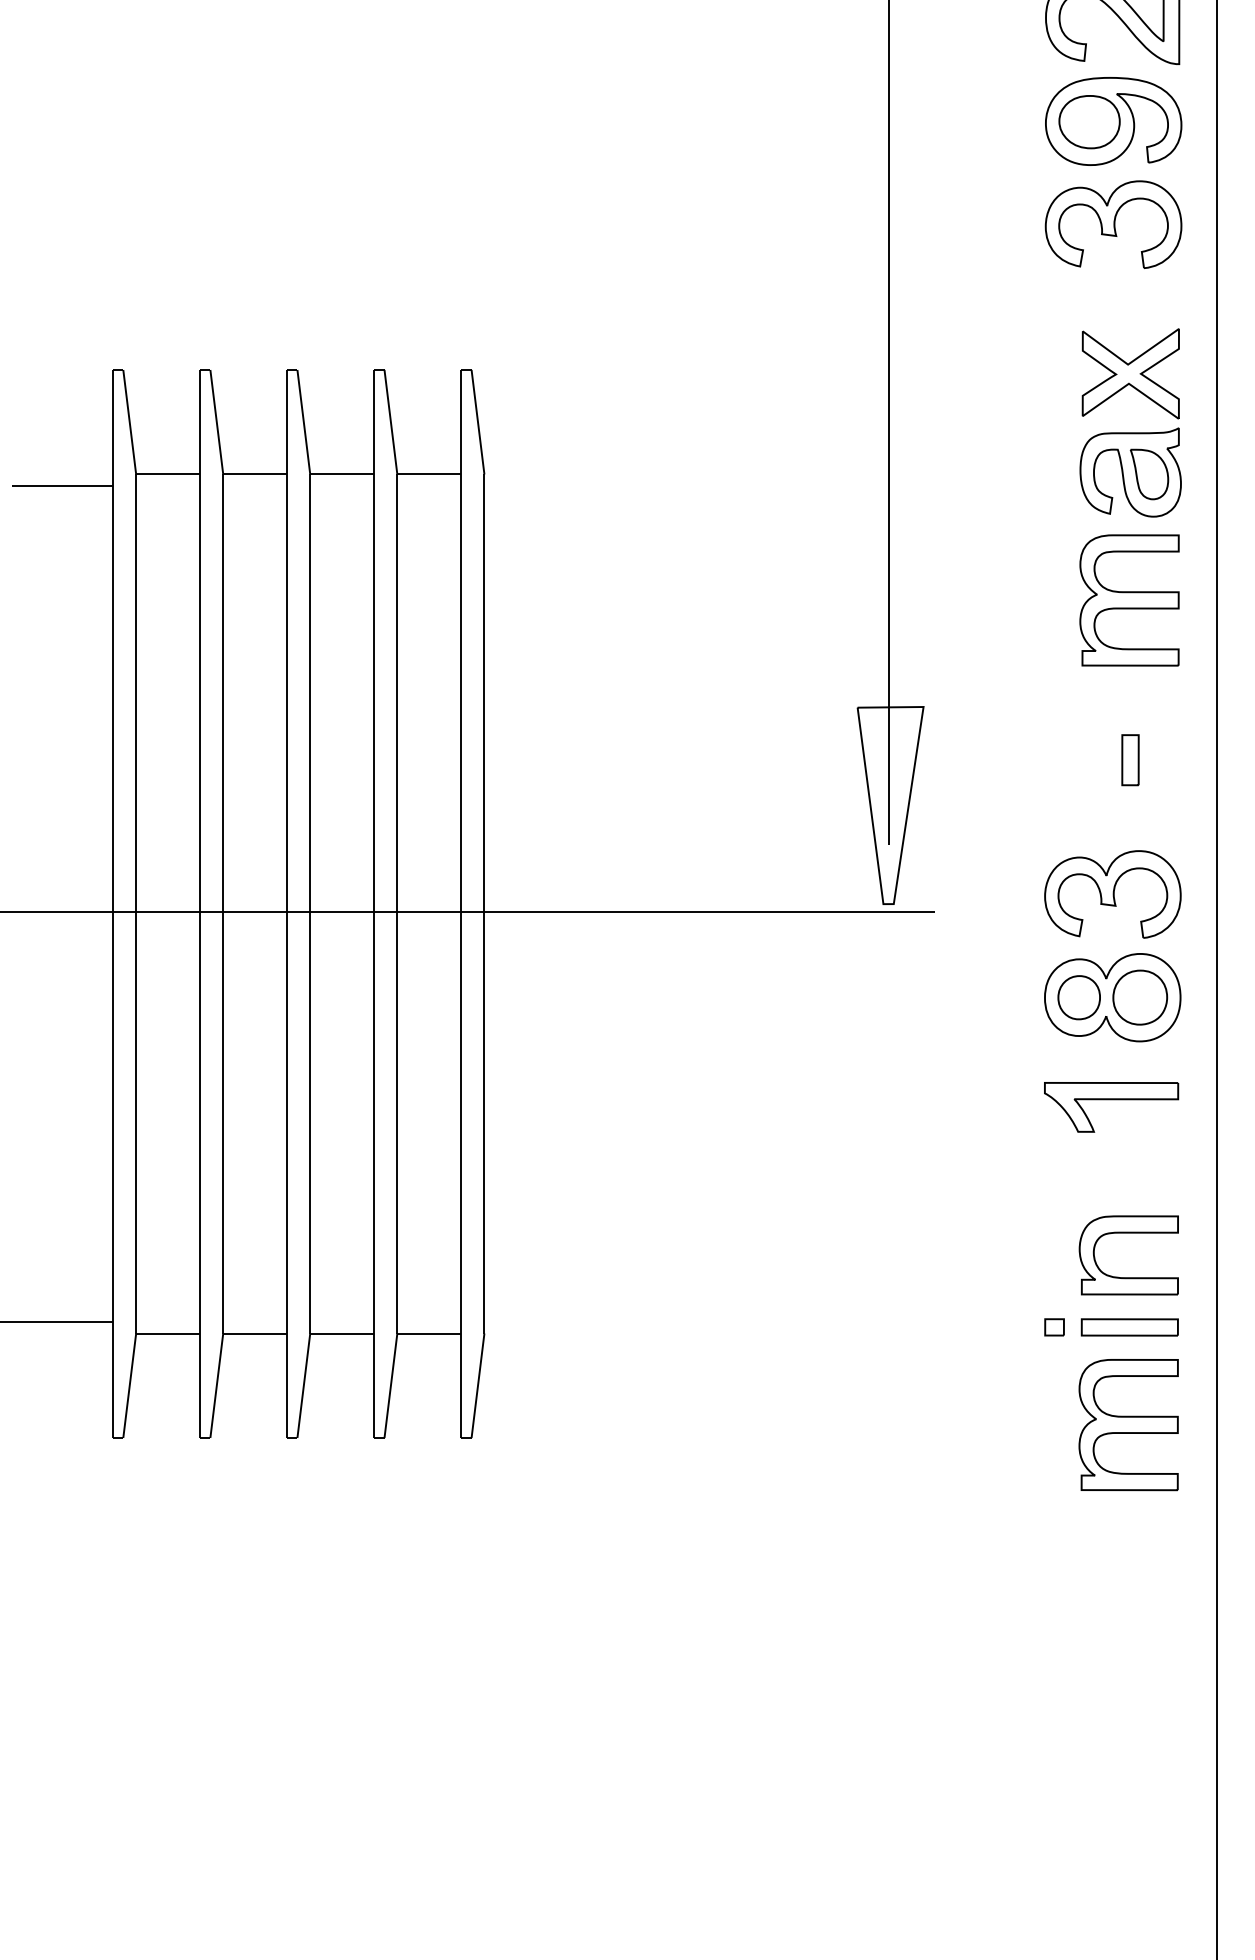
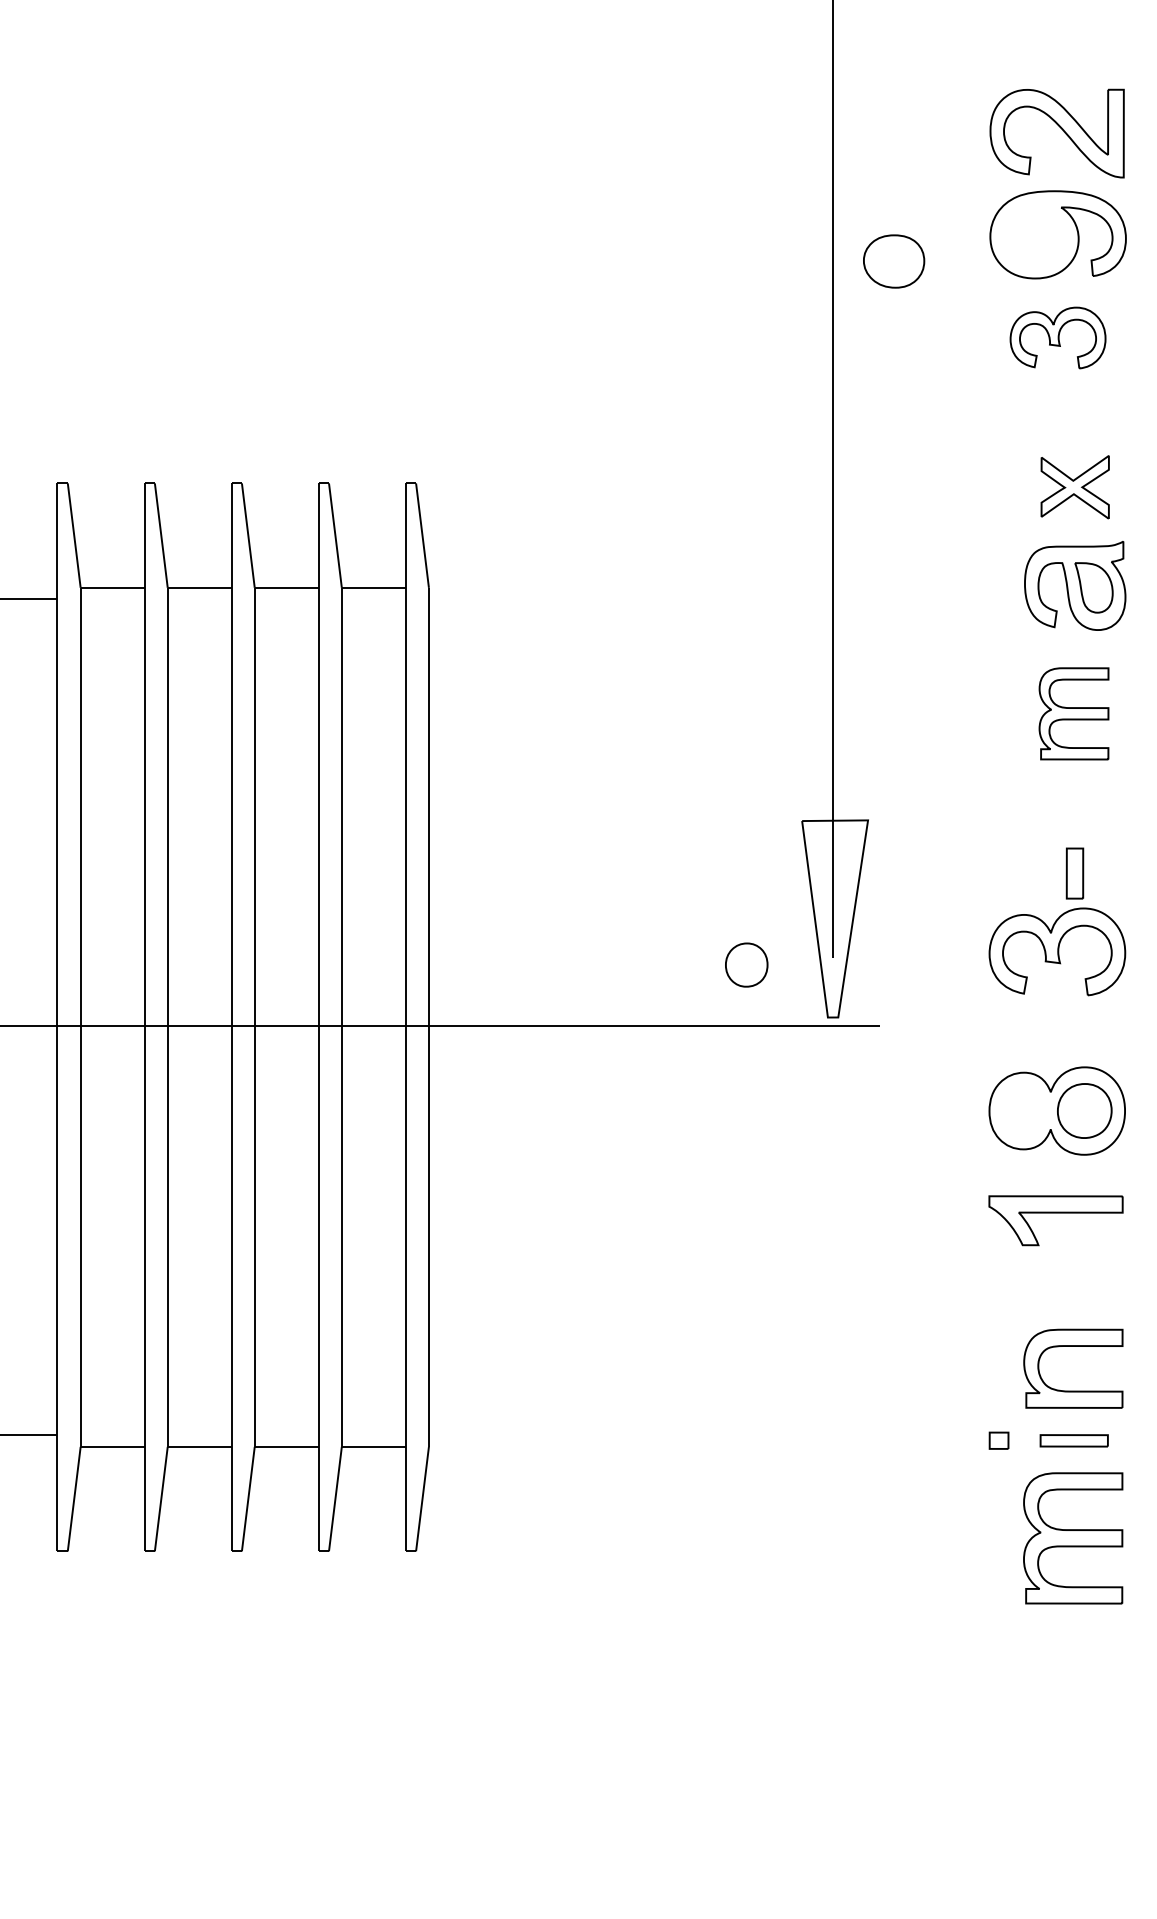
part: (1089, 122) -> (894, 261), moved
part: (1113, 224) -> (1058, 337), size x0.7
part: (1130, 373) -> (1075, 486), size x0.7
part: (1129, 600) -> (1074, 713), size x0.7
part: (1112, 894) -> (1057, 951), moved
part: (1078, 997) -> (746, 964), moved
part: (1129, 1327) -> (1074, 1440), size x0.7

